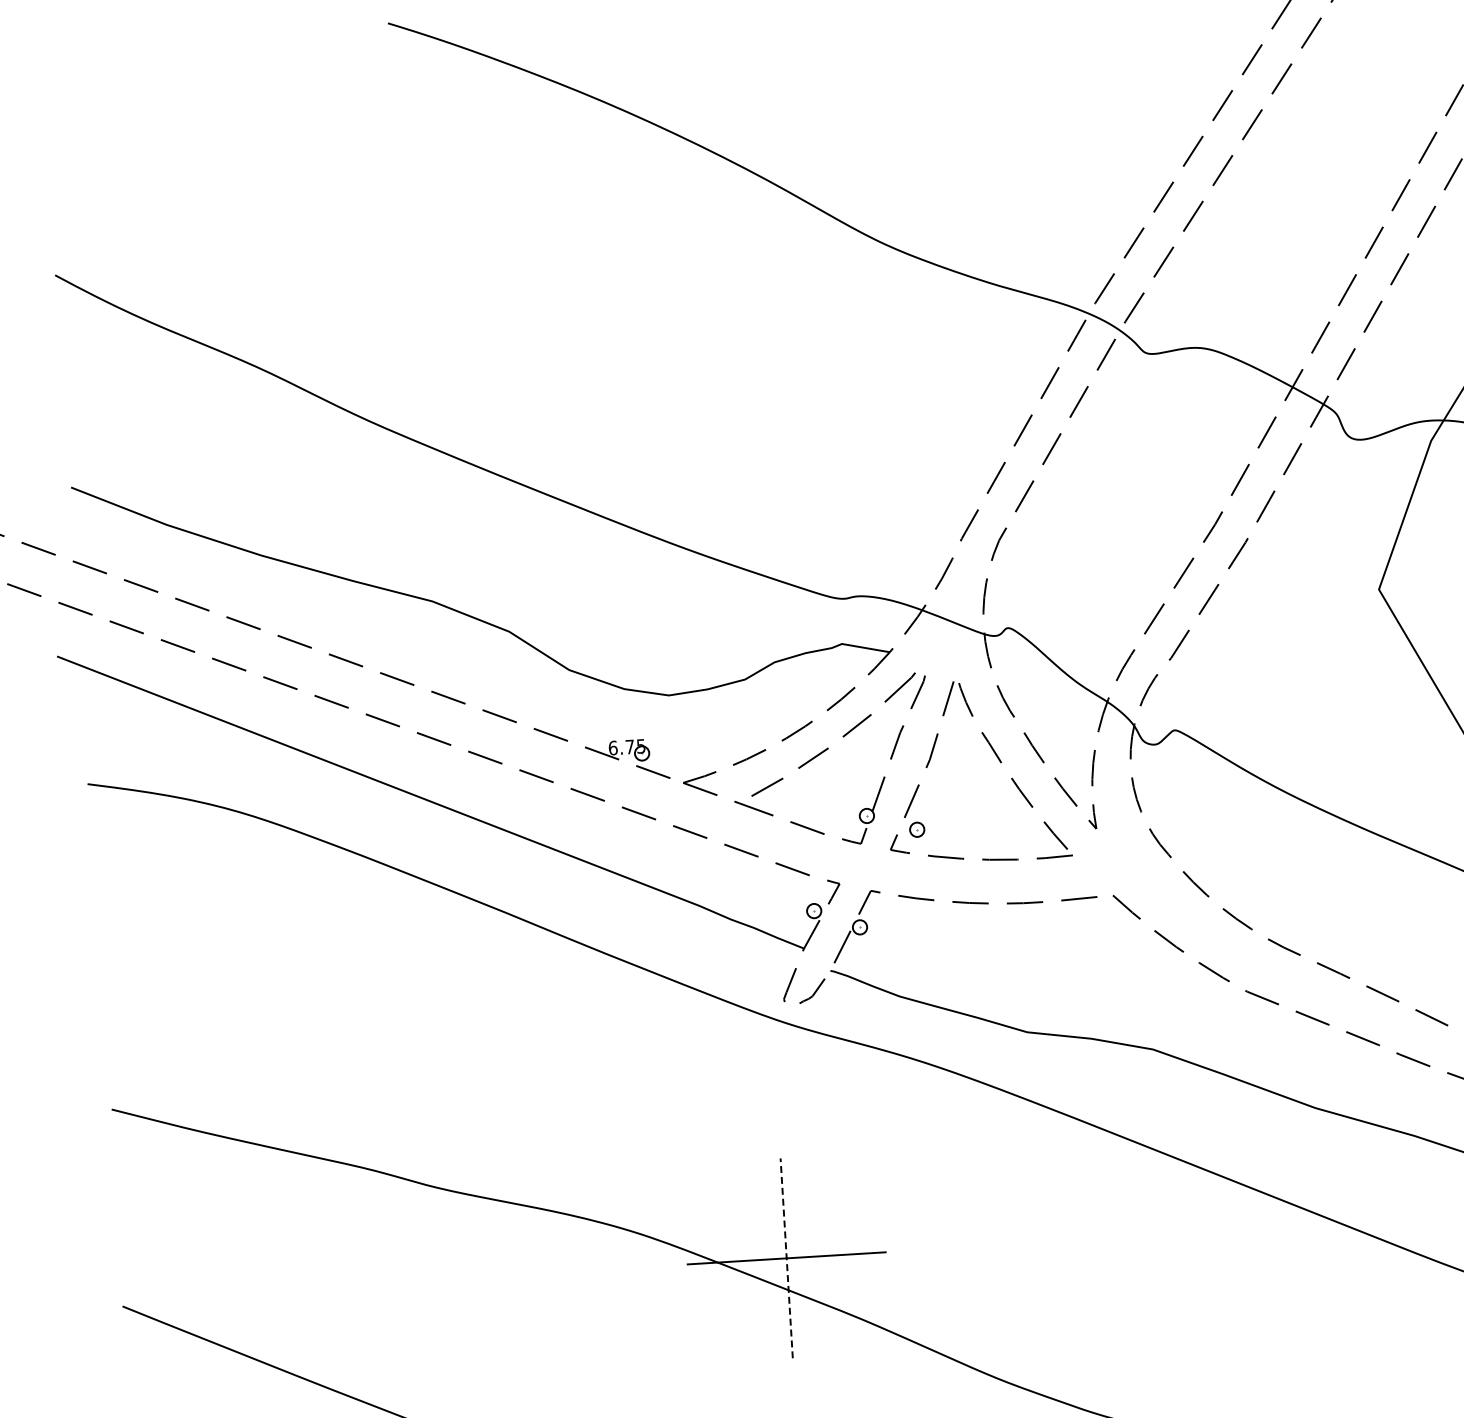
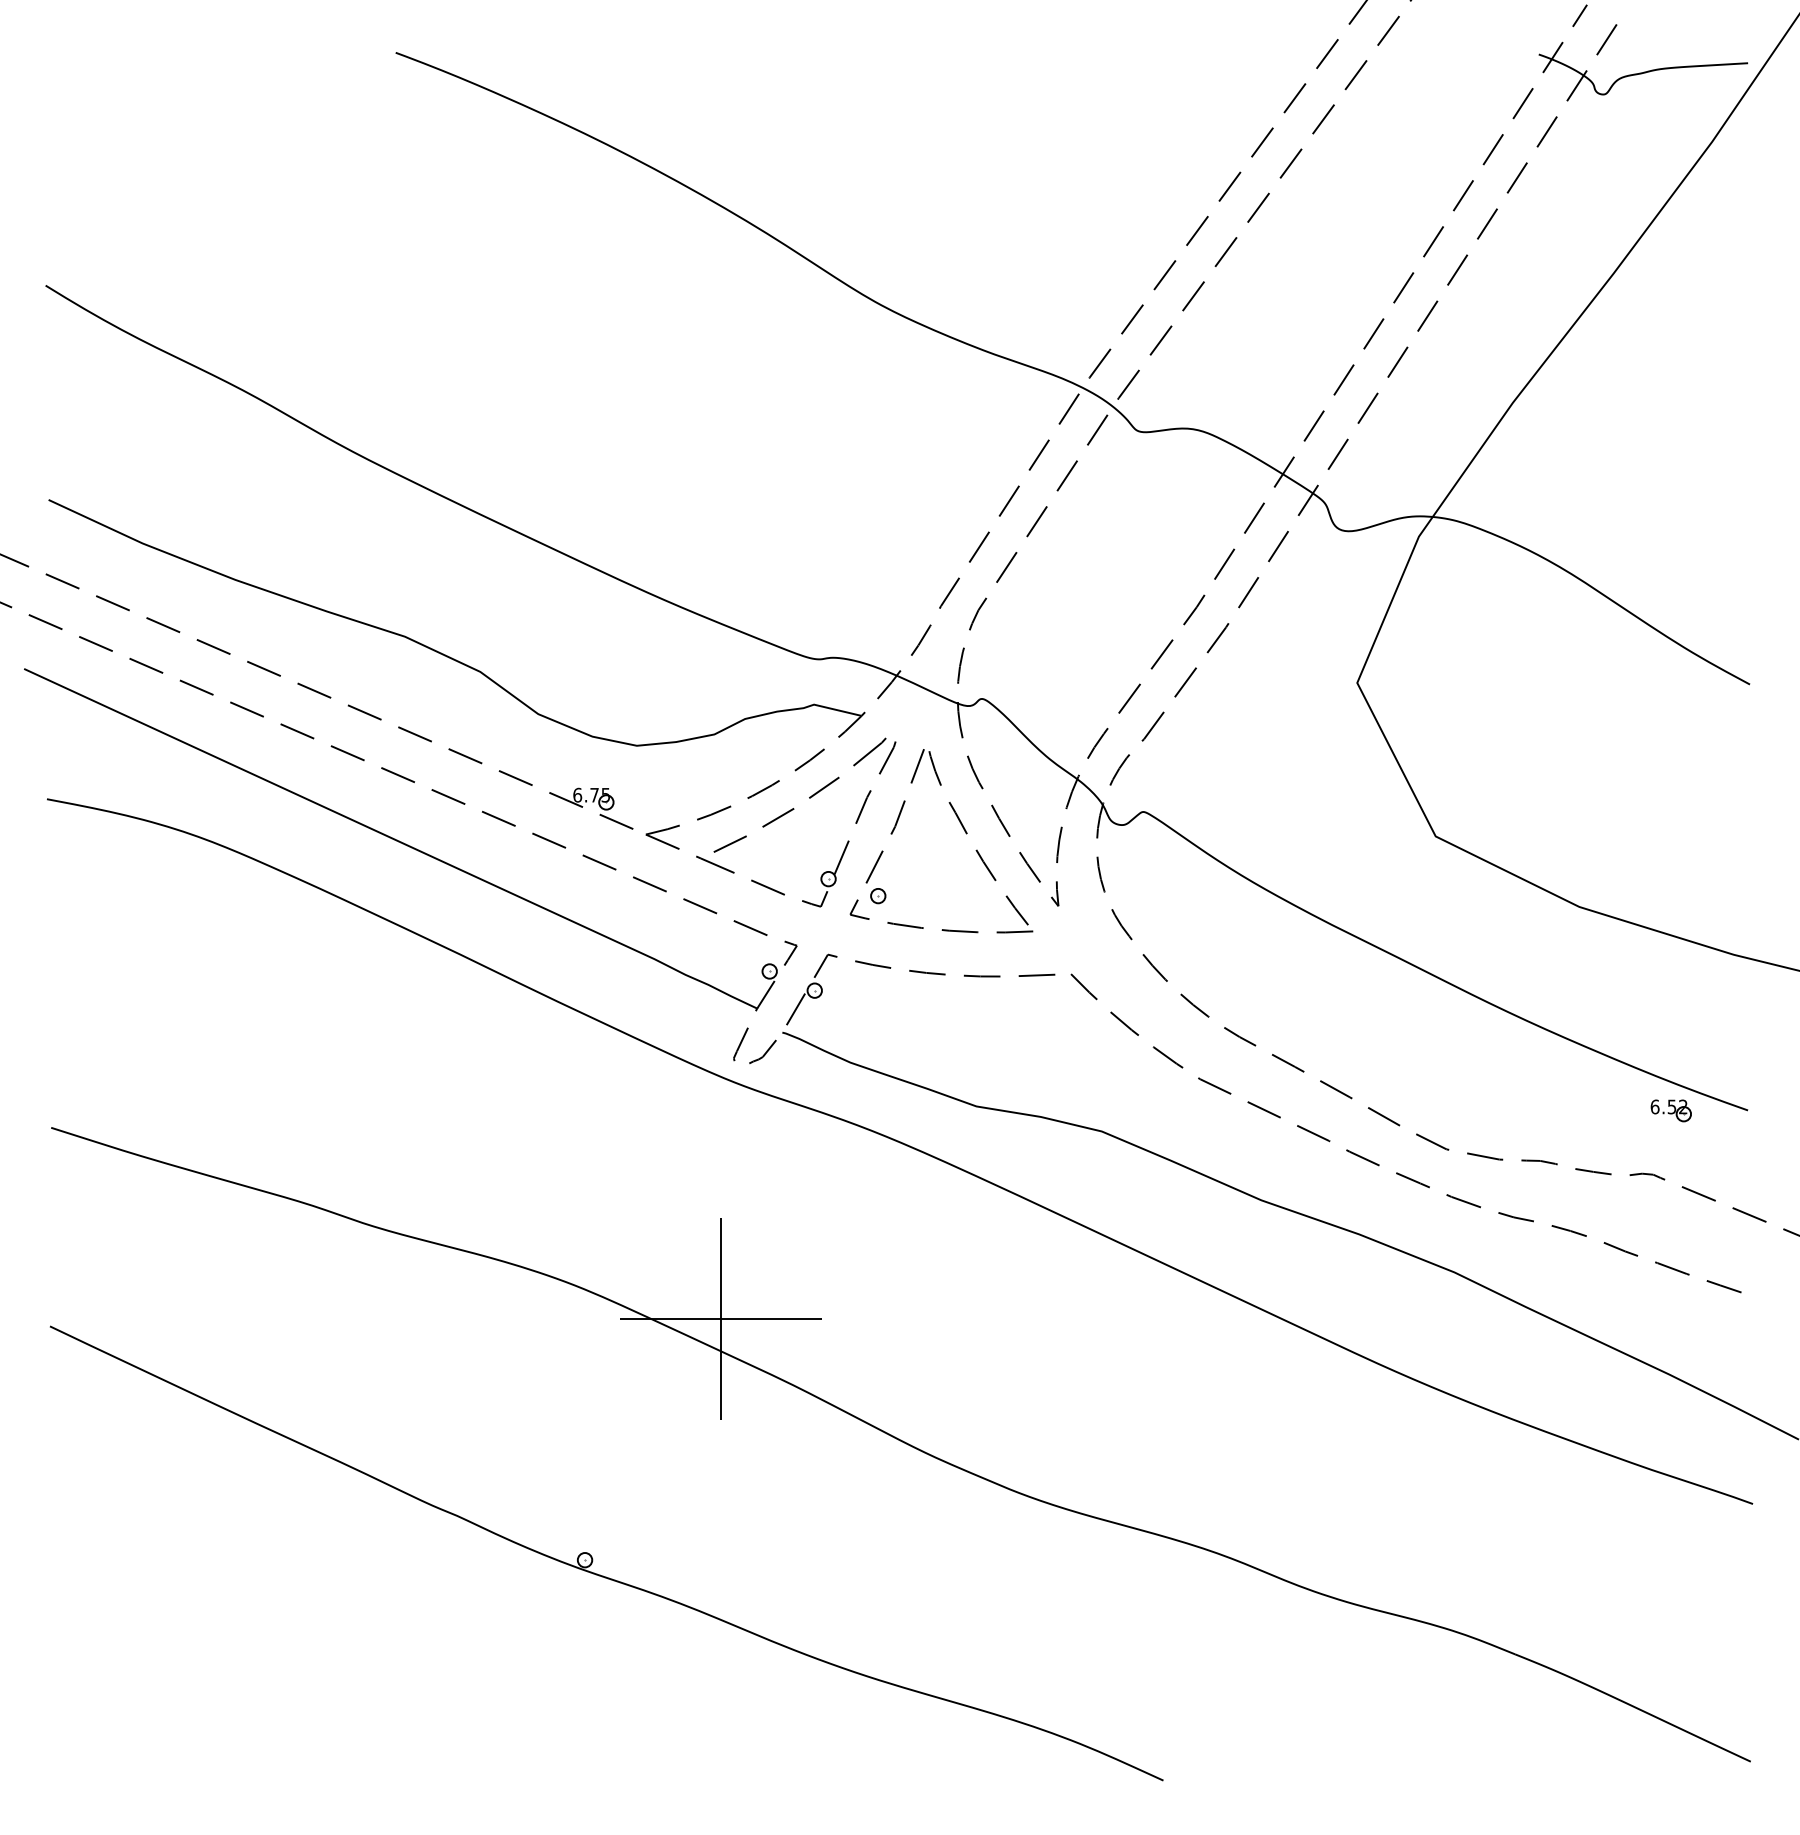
line: (786, 1257) -> (720, 1318), dashed -> solid

